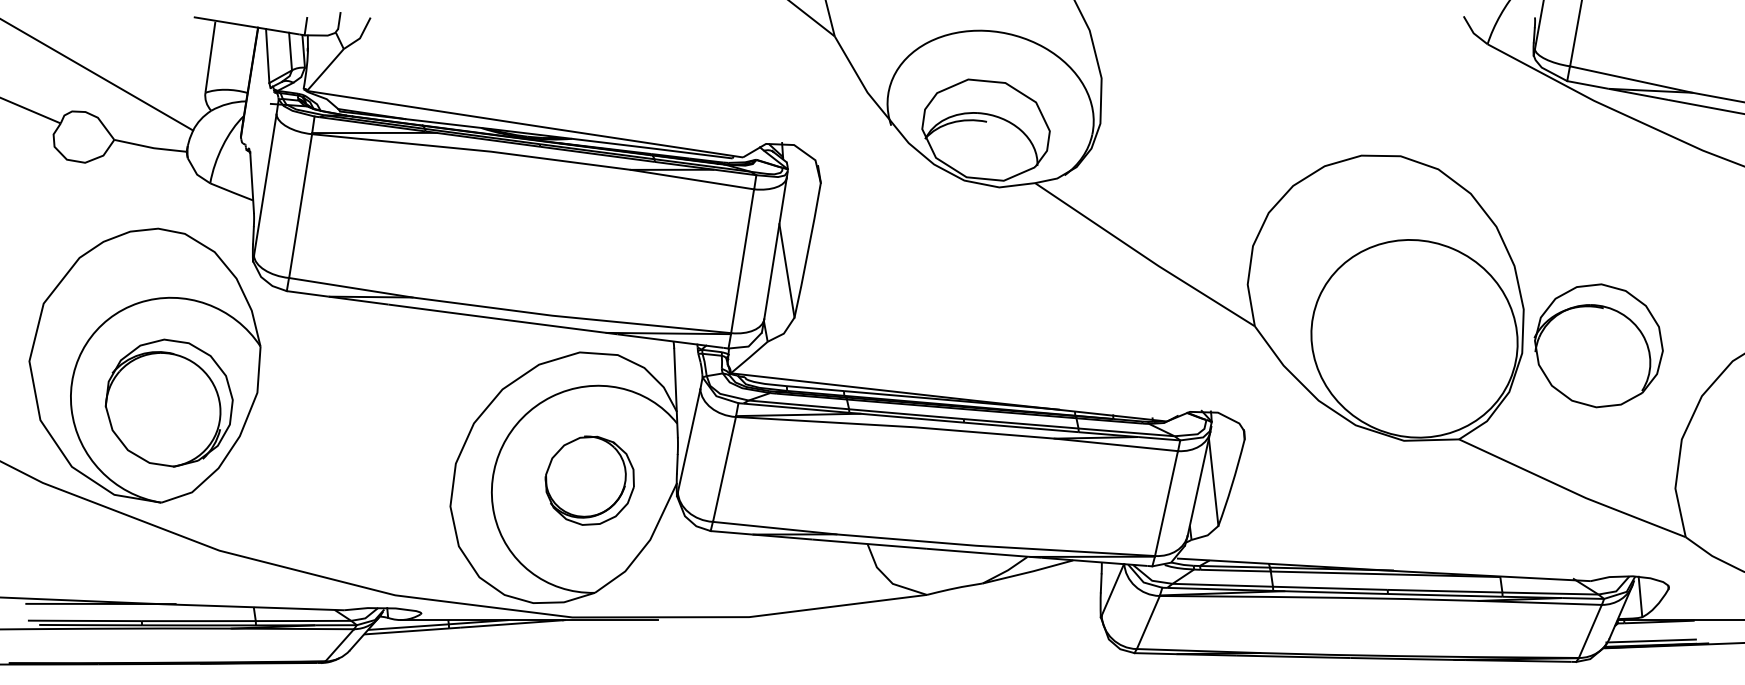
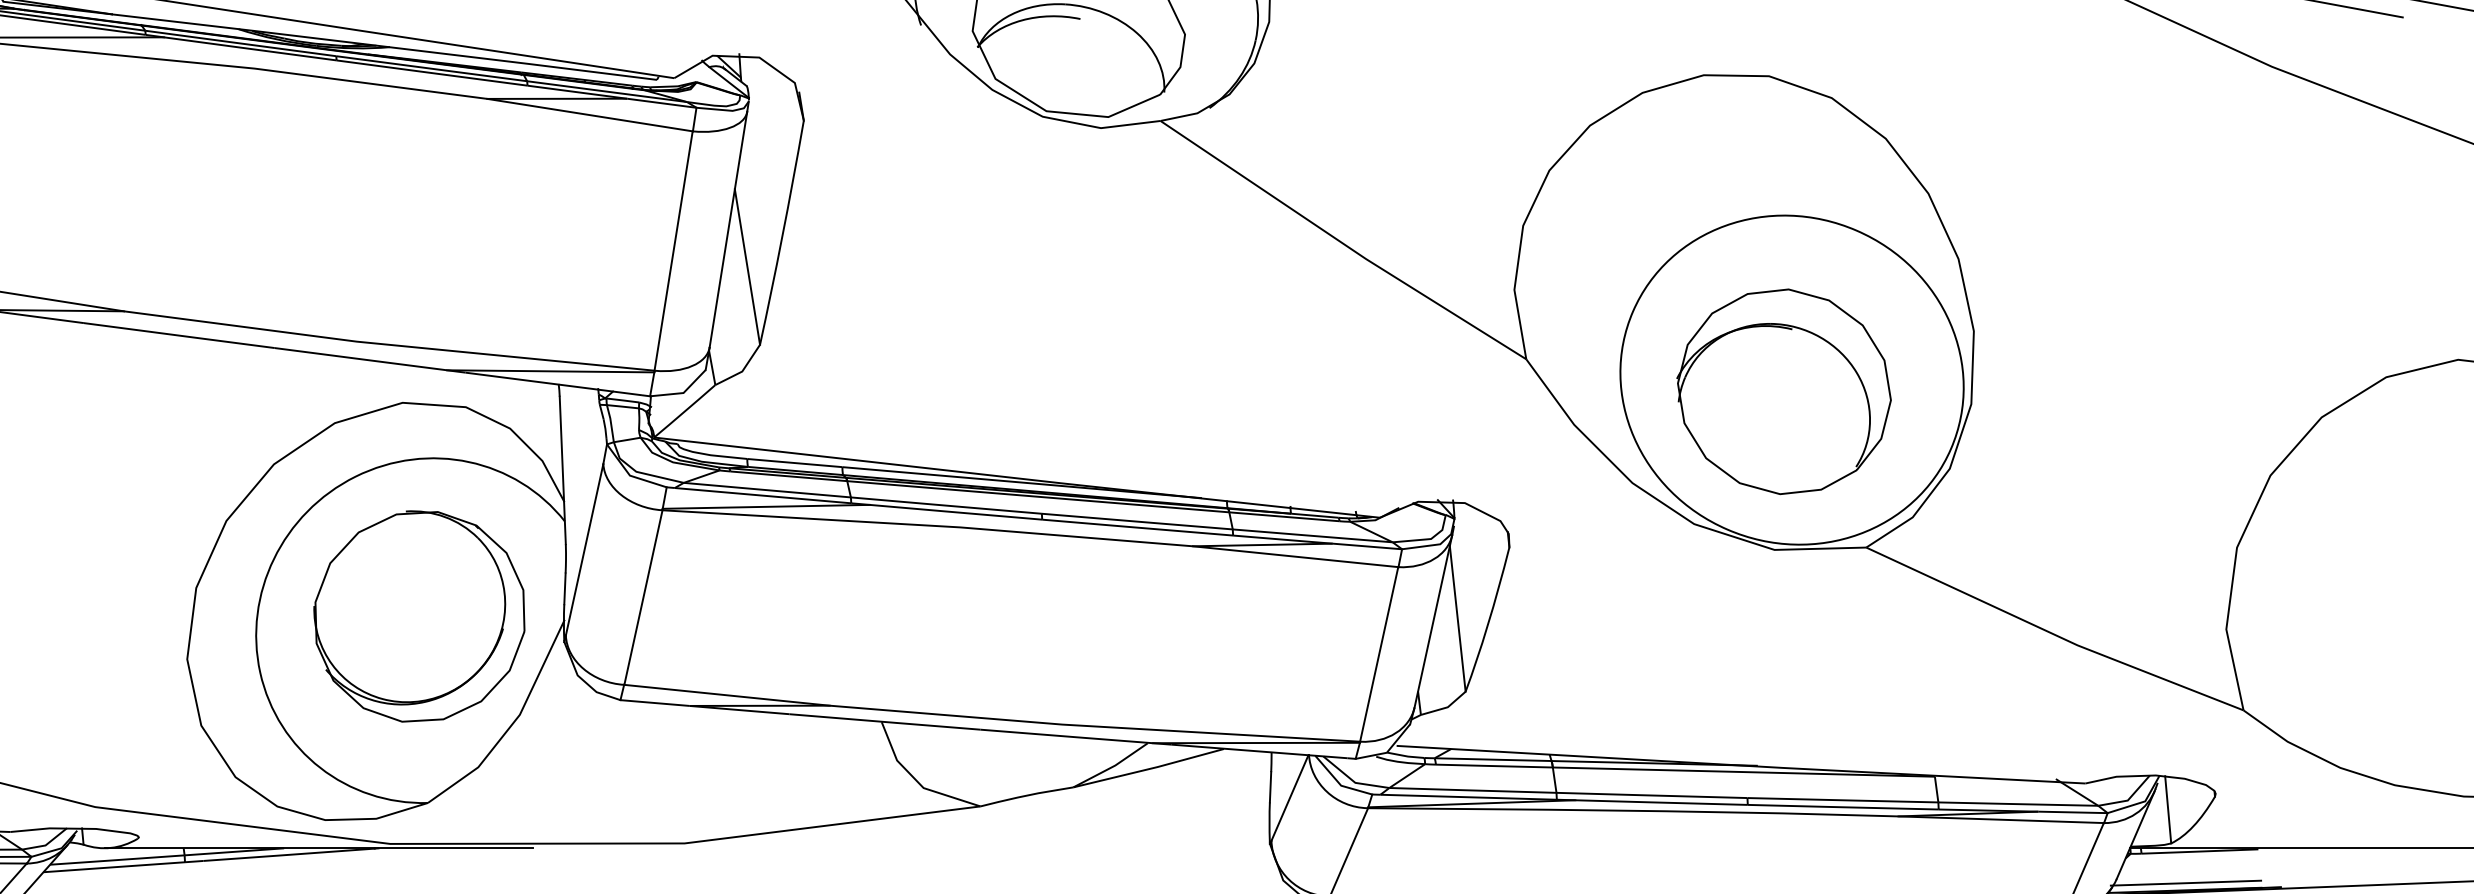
part: (1598, 345) -> (1783, 391), moved
part: (589, 480) -> (418, 615), size x1.43

